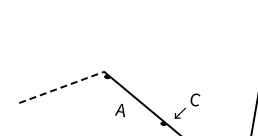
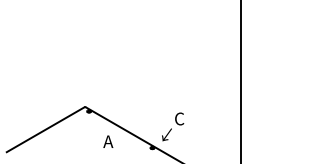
line: (61, 87) -> (45, 129), dashed -> solid

